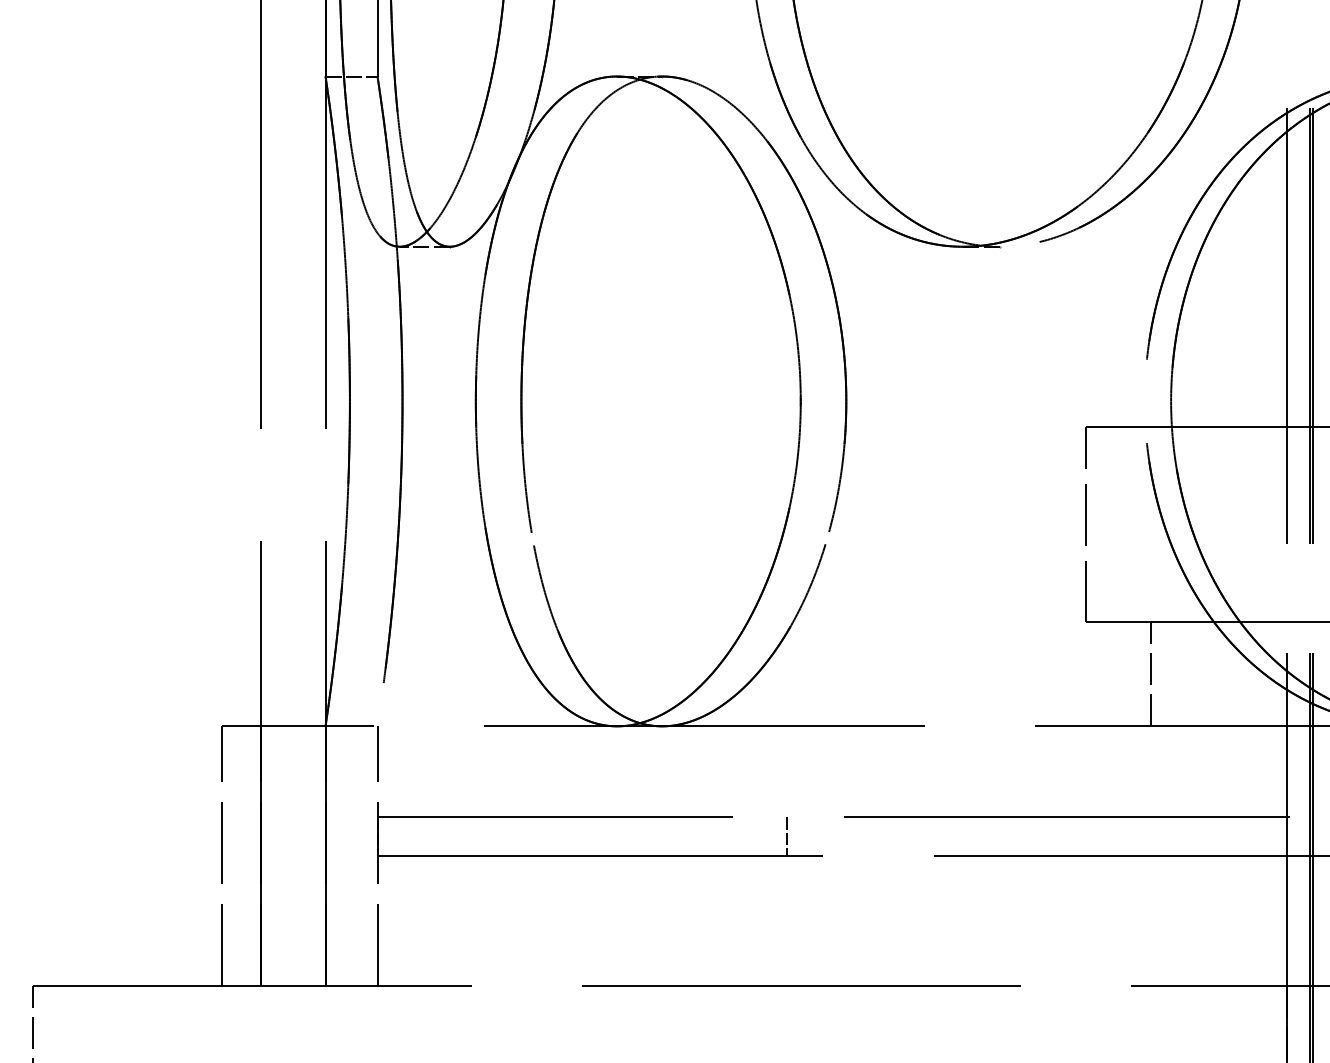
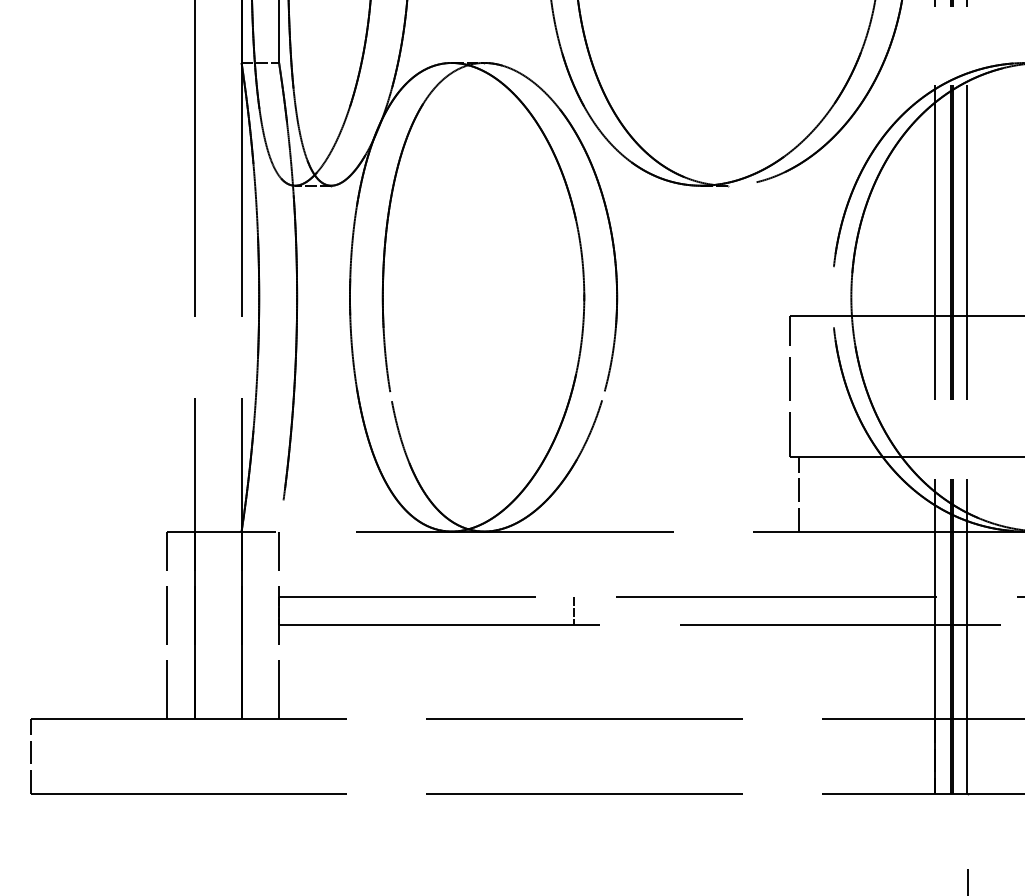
line: (1150, 673) -> (798, 493), moved

